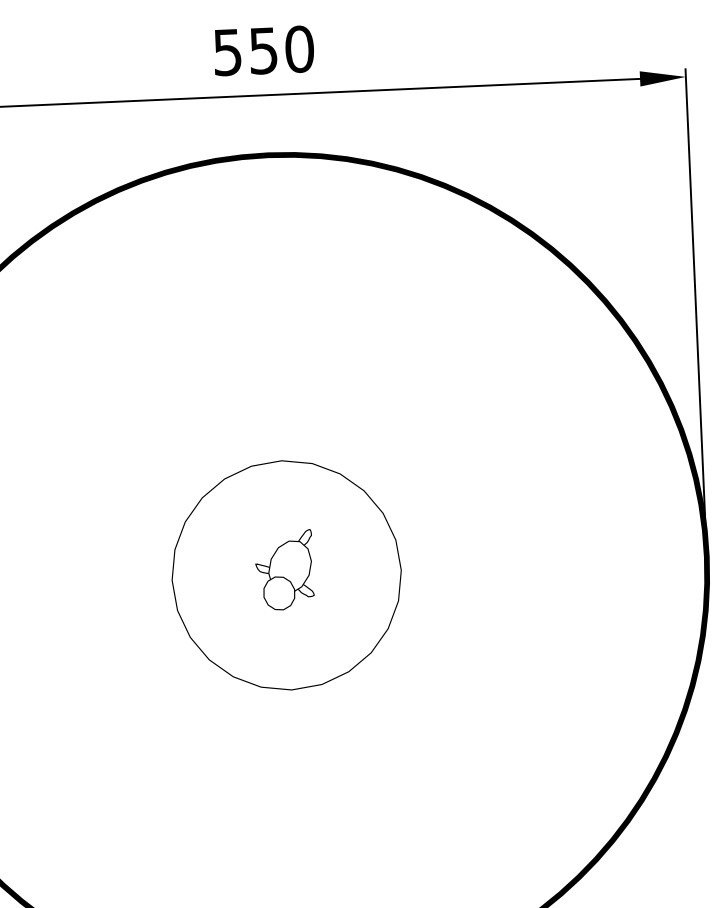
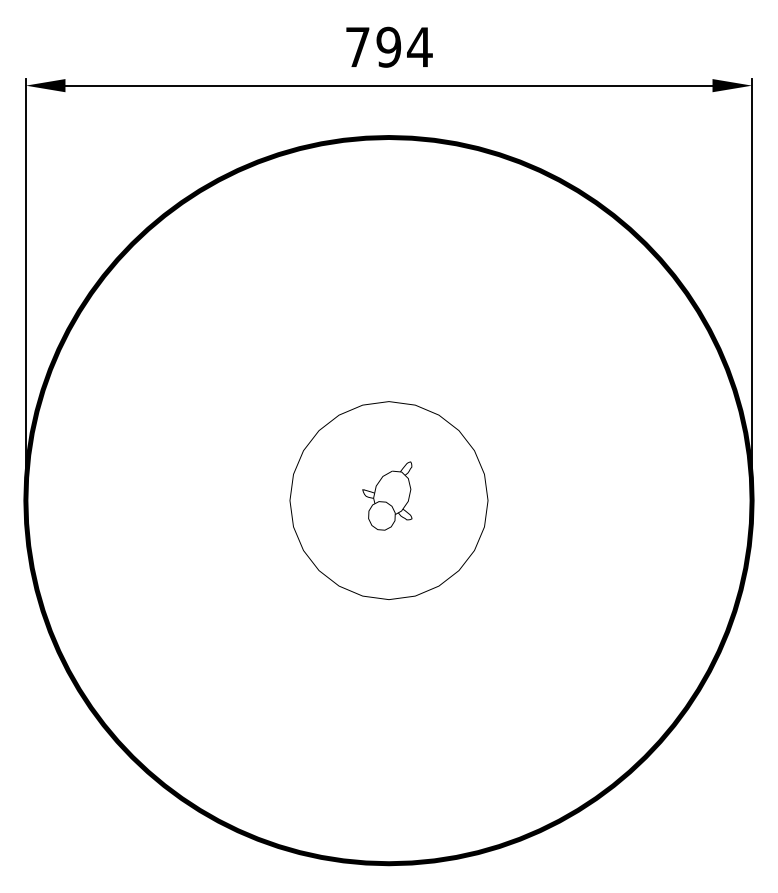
text: (264, 49) -> (389, 46), 550 -> 794

